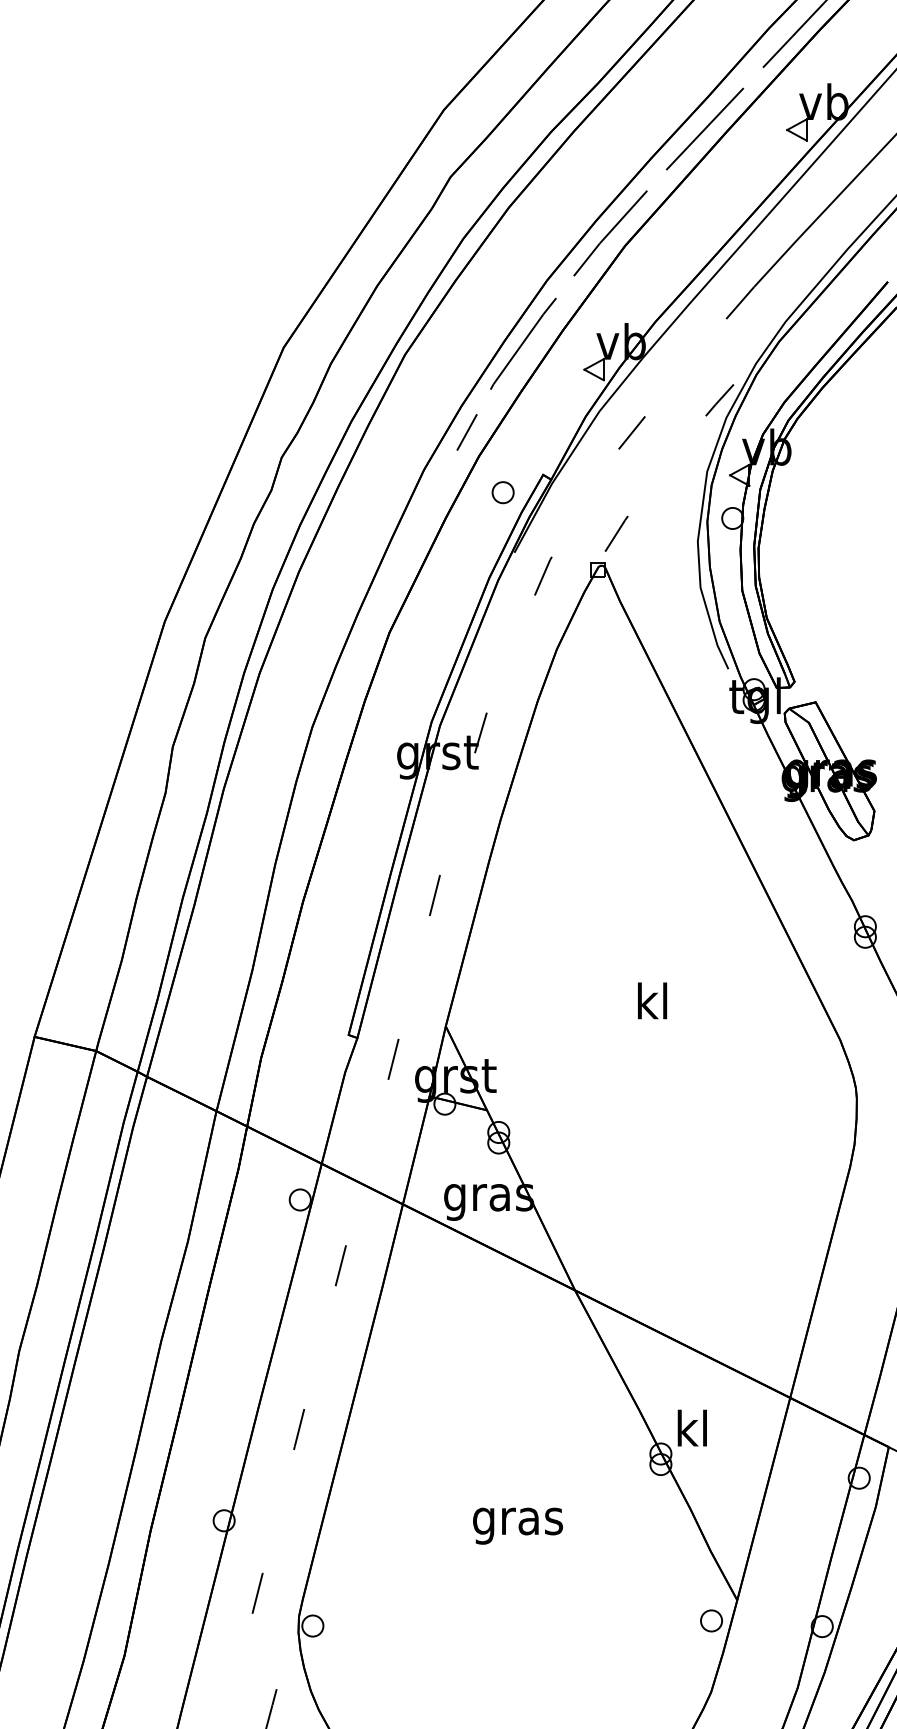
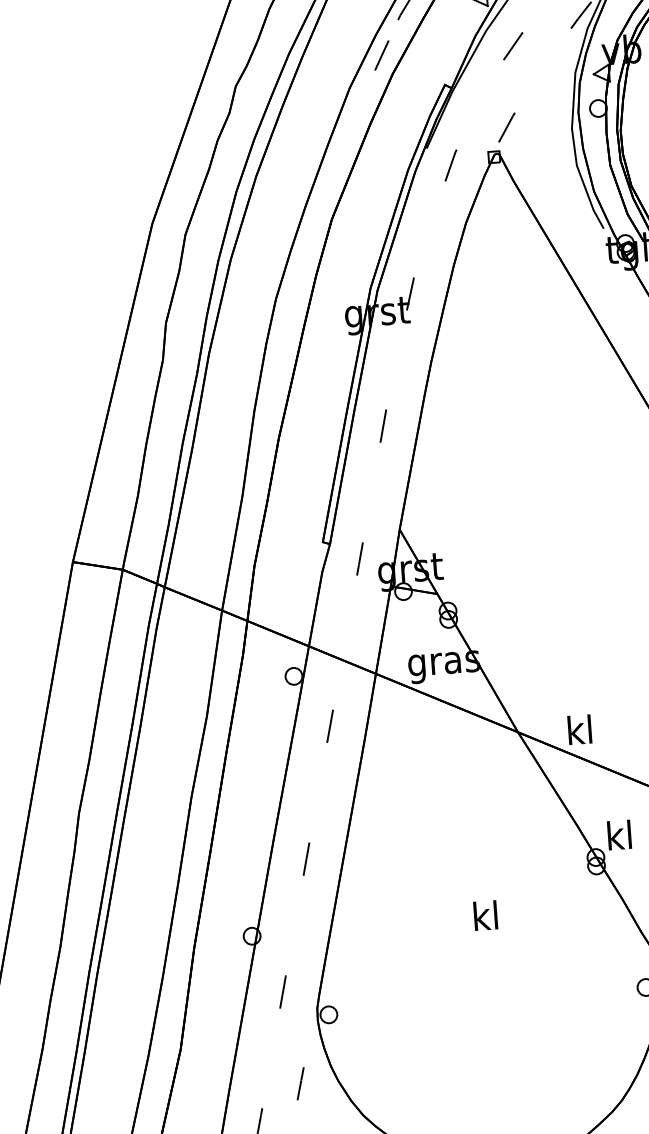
part: (502, 492) -> (413, 101), removed
text: (652, 1000) -> (579, 729), moved
text: (518, 1521) -> (486, 919), gras -> kl

